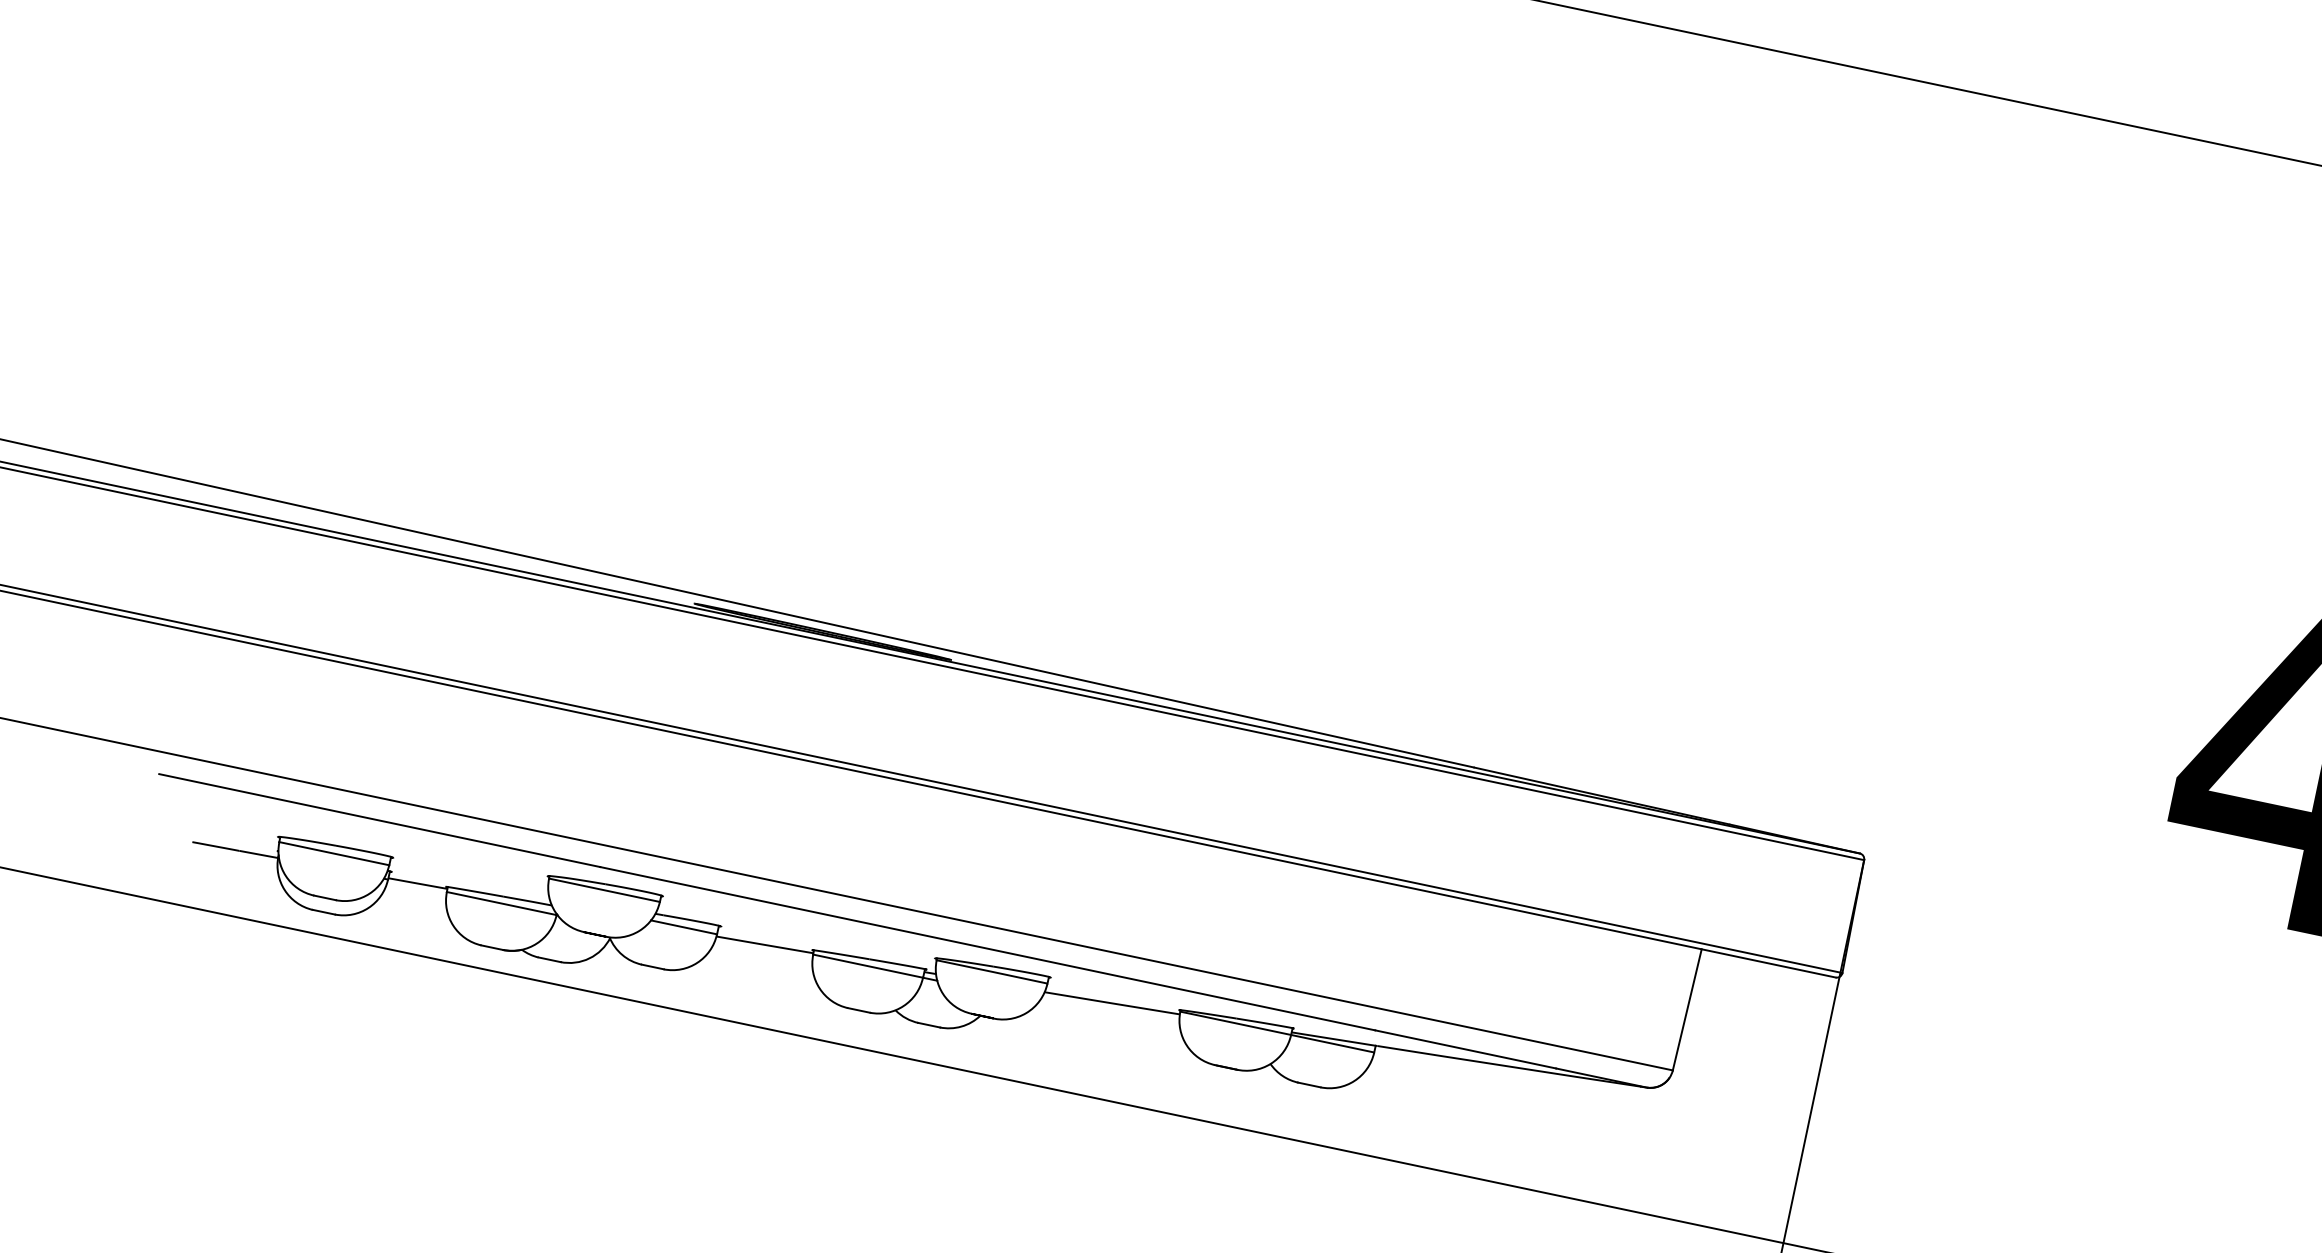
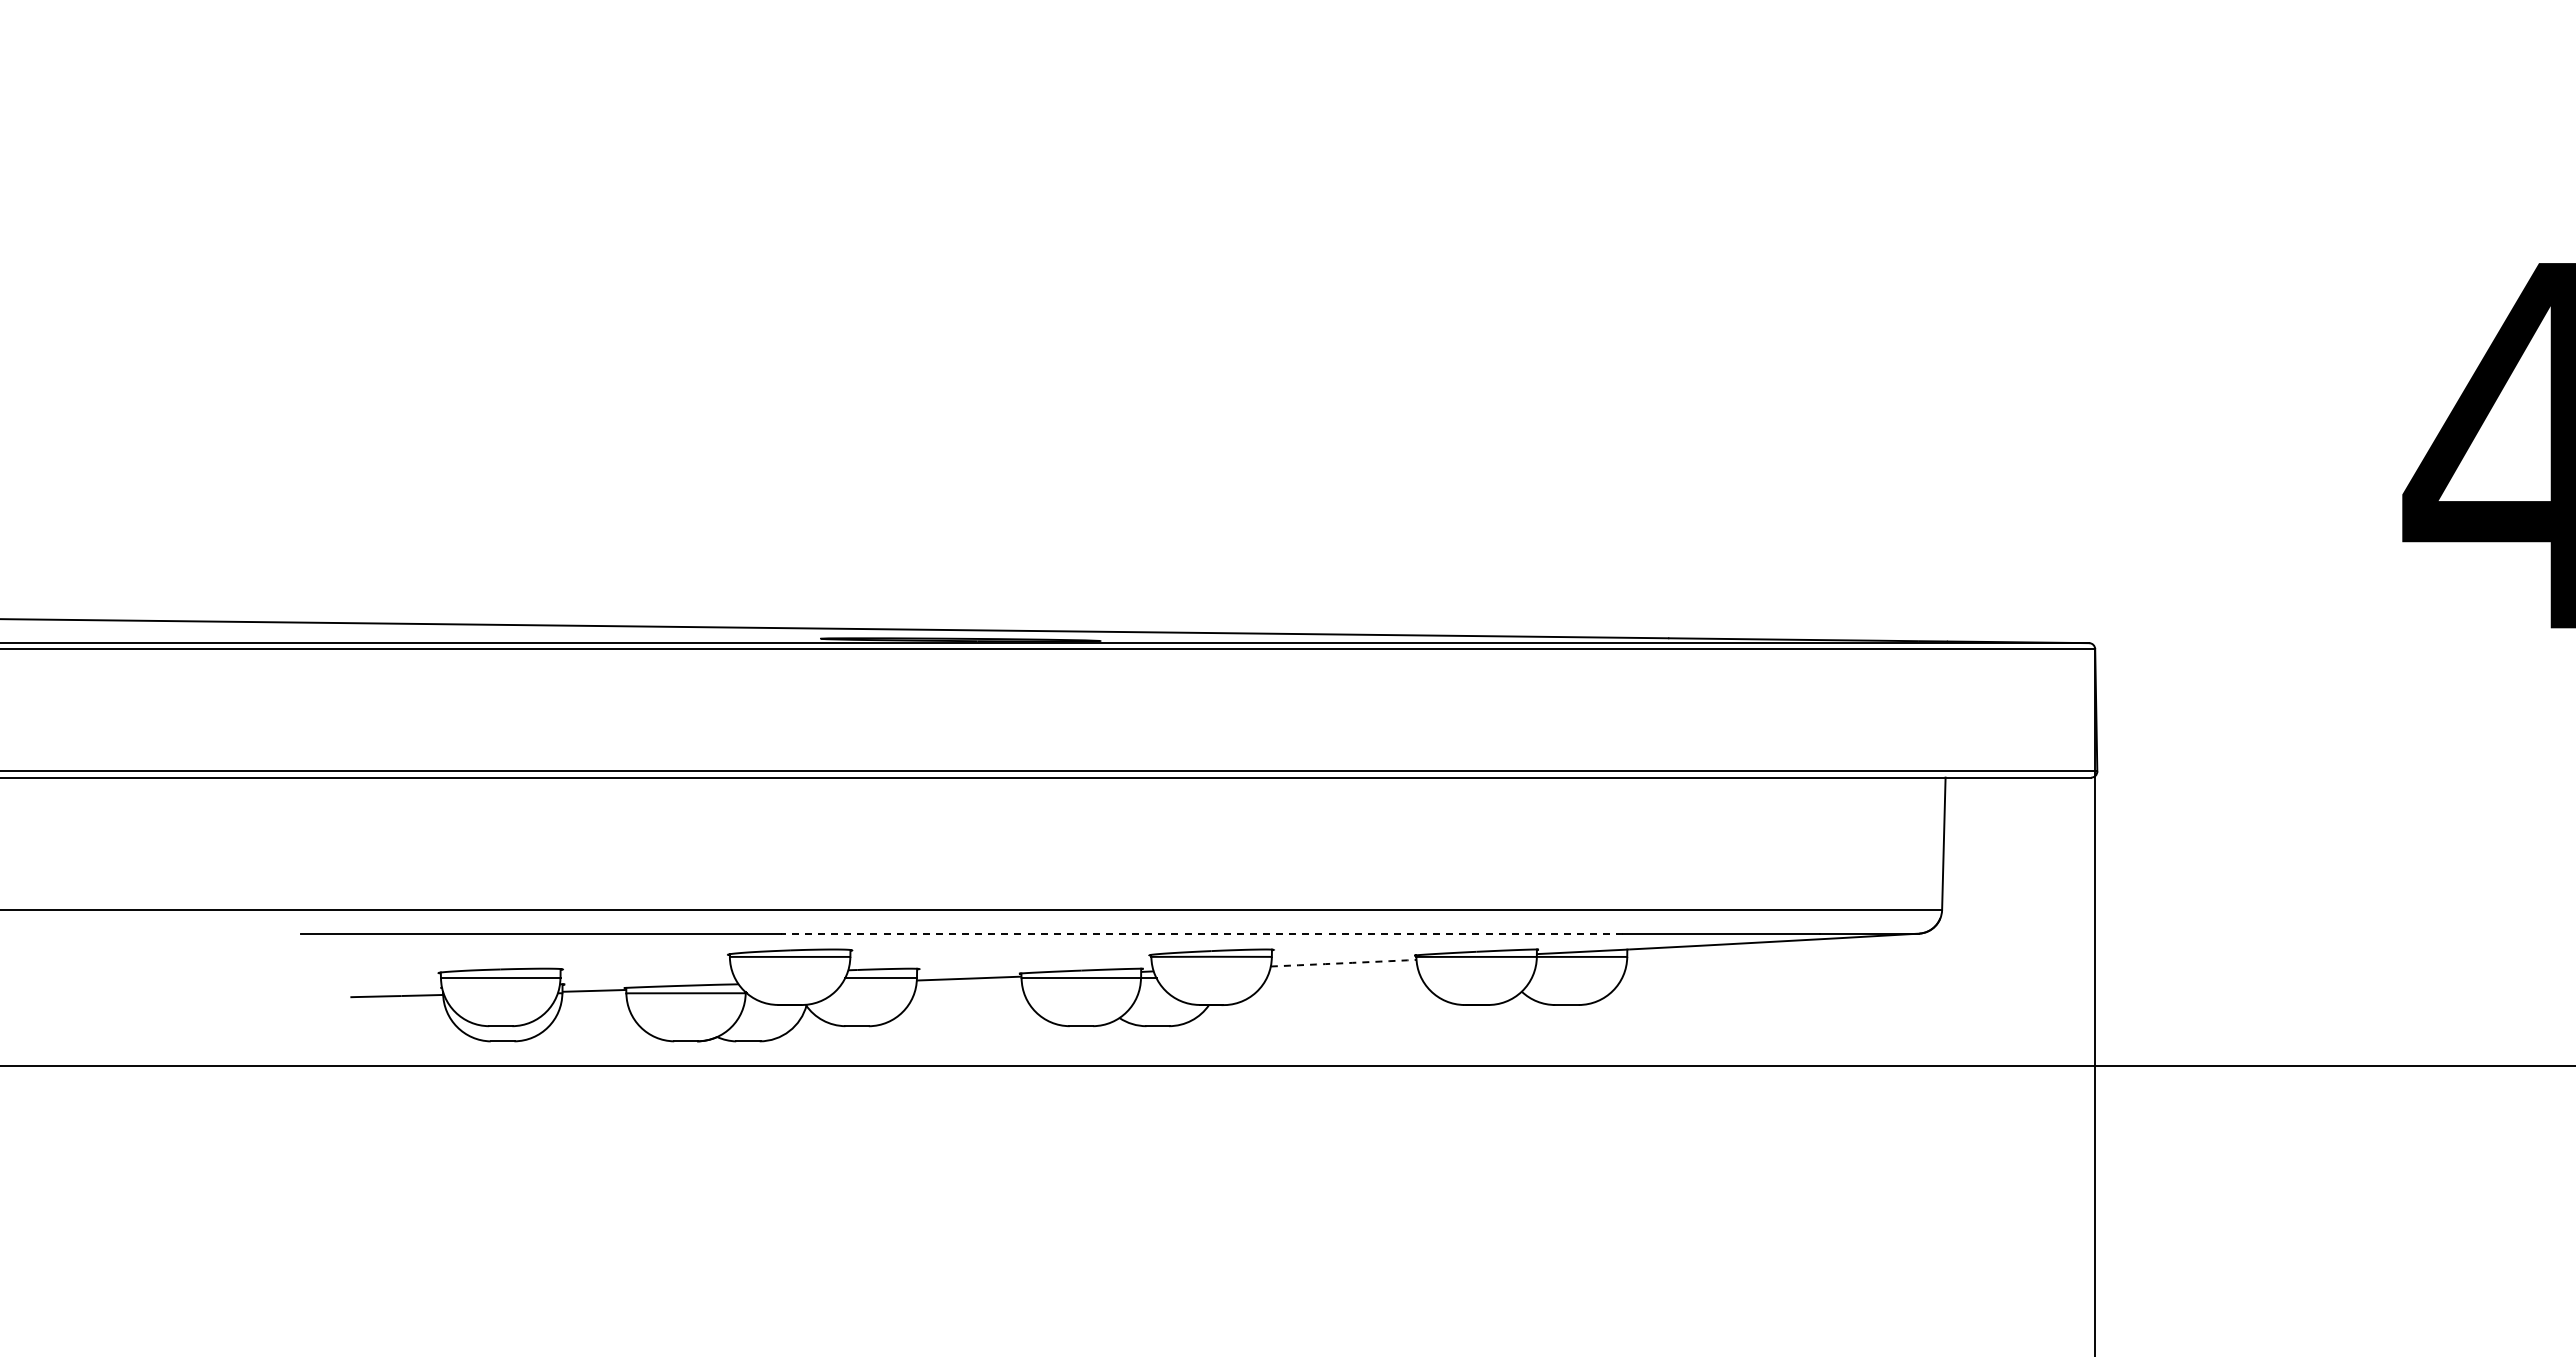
line: (987, 948) -> (1201, 933), solid -> dashed
arc: (1112, 1003) -> (1343, 963), solid -> dashed

